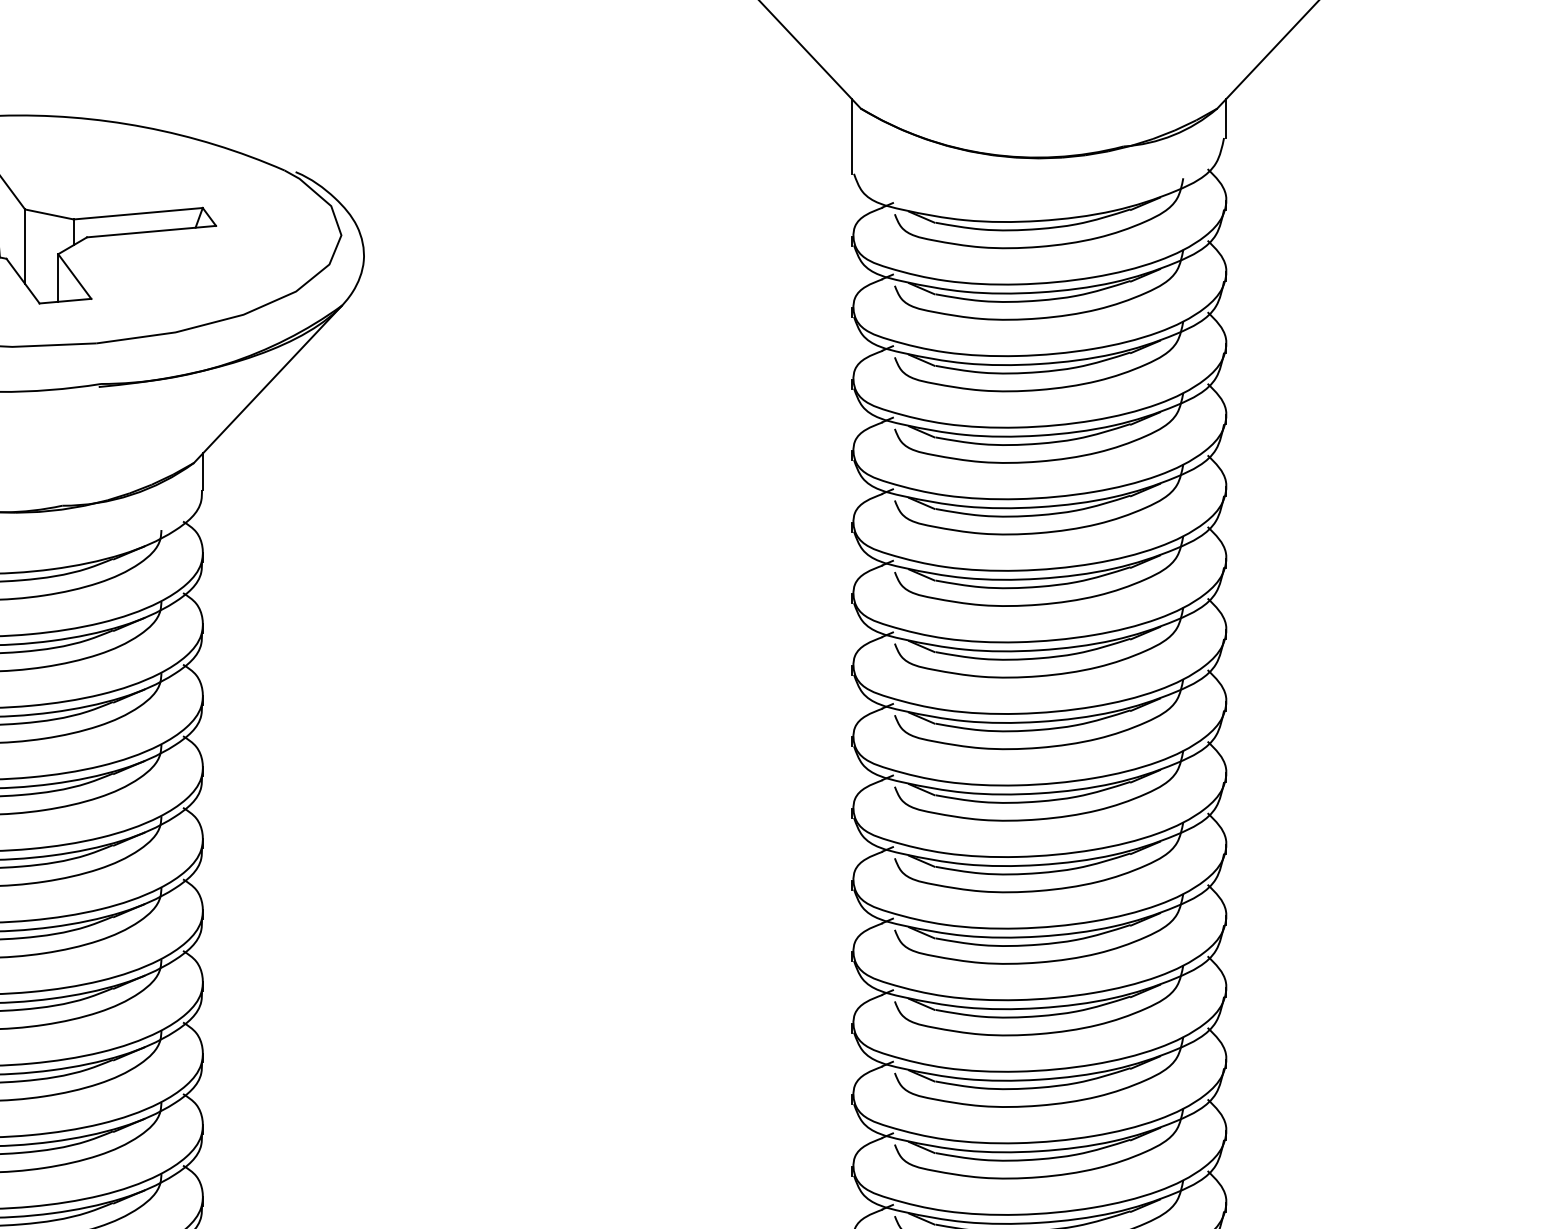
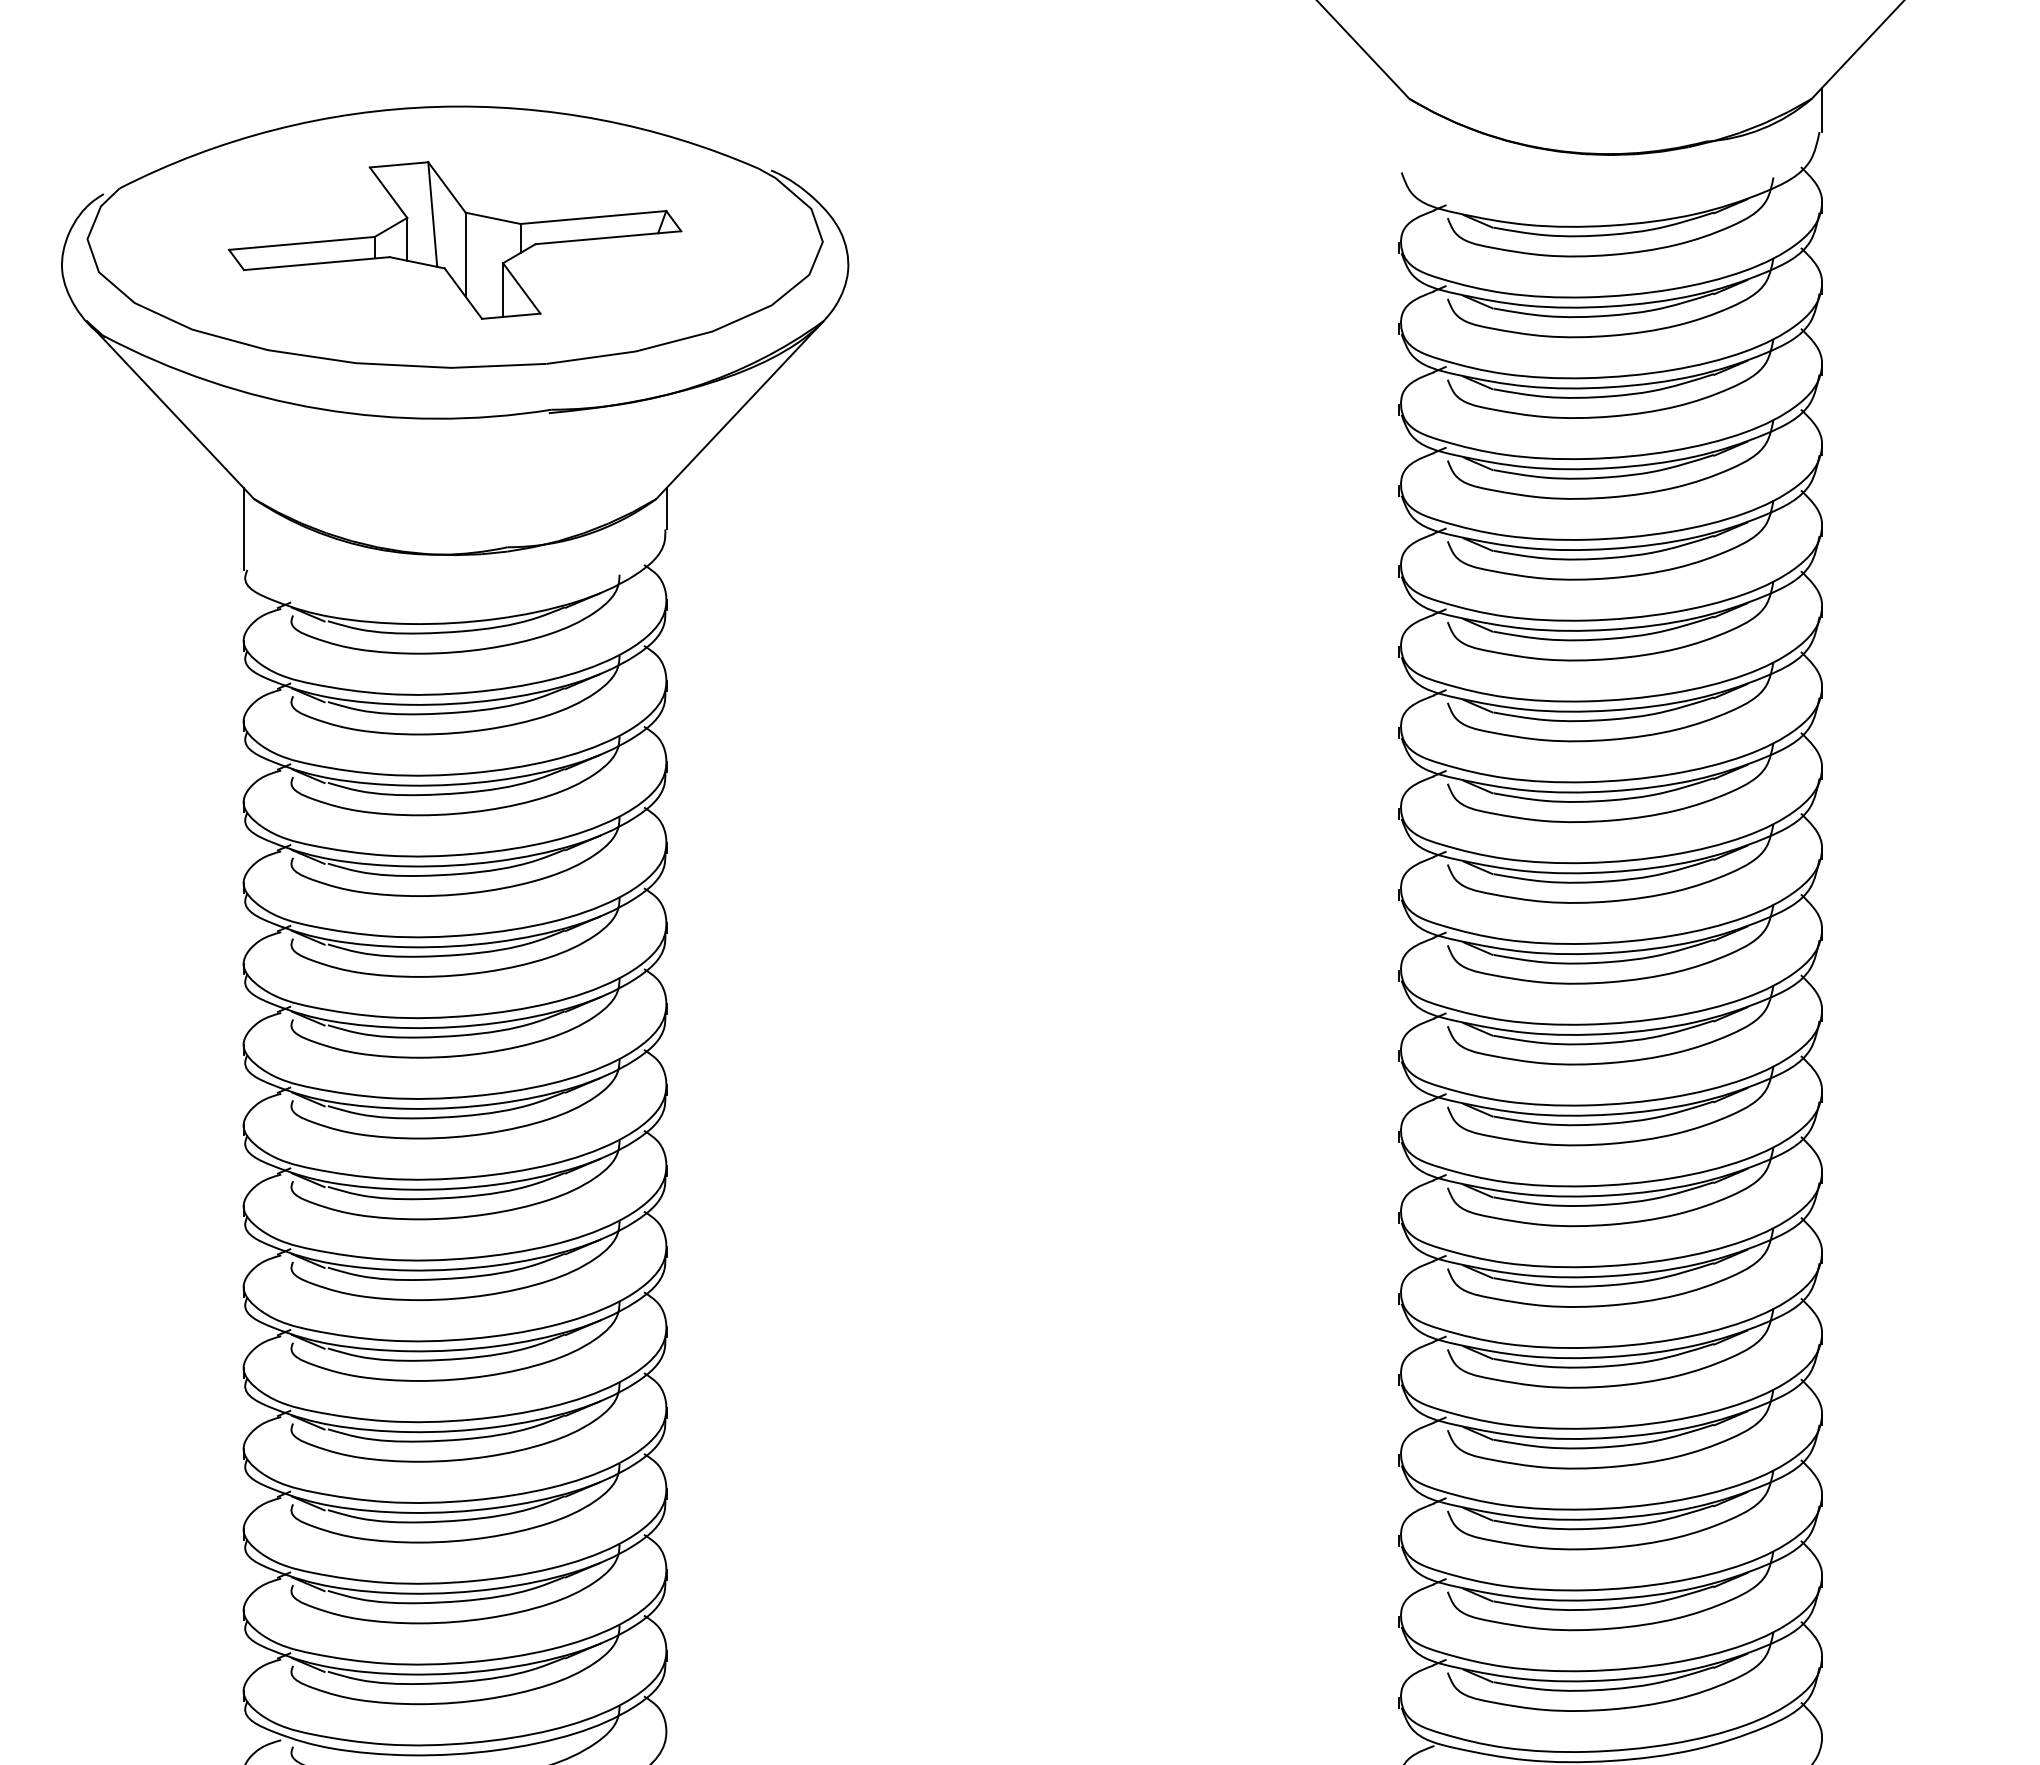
line: (852, 135) -> (1399, 129), removed

